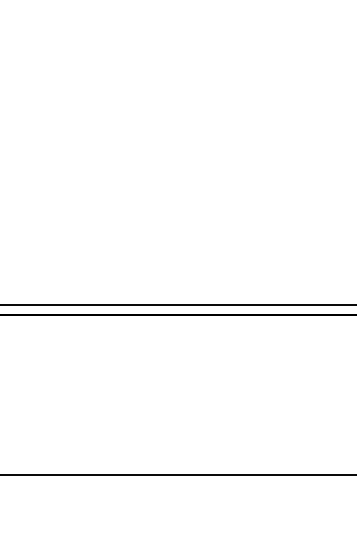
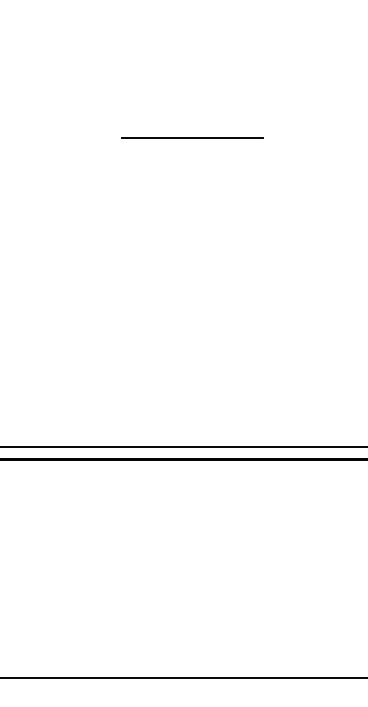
line: (216, 78) -> (192, 138), added

